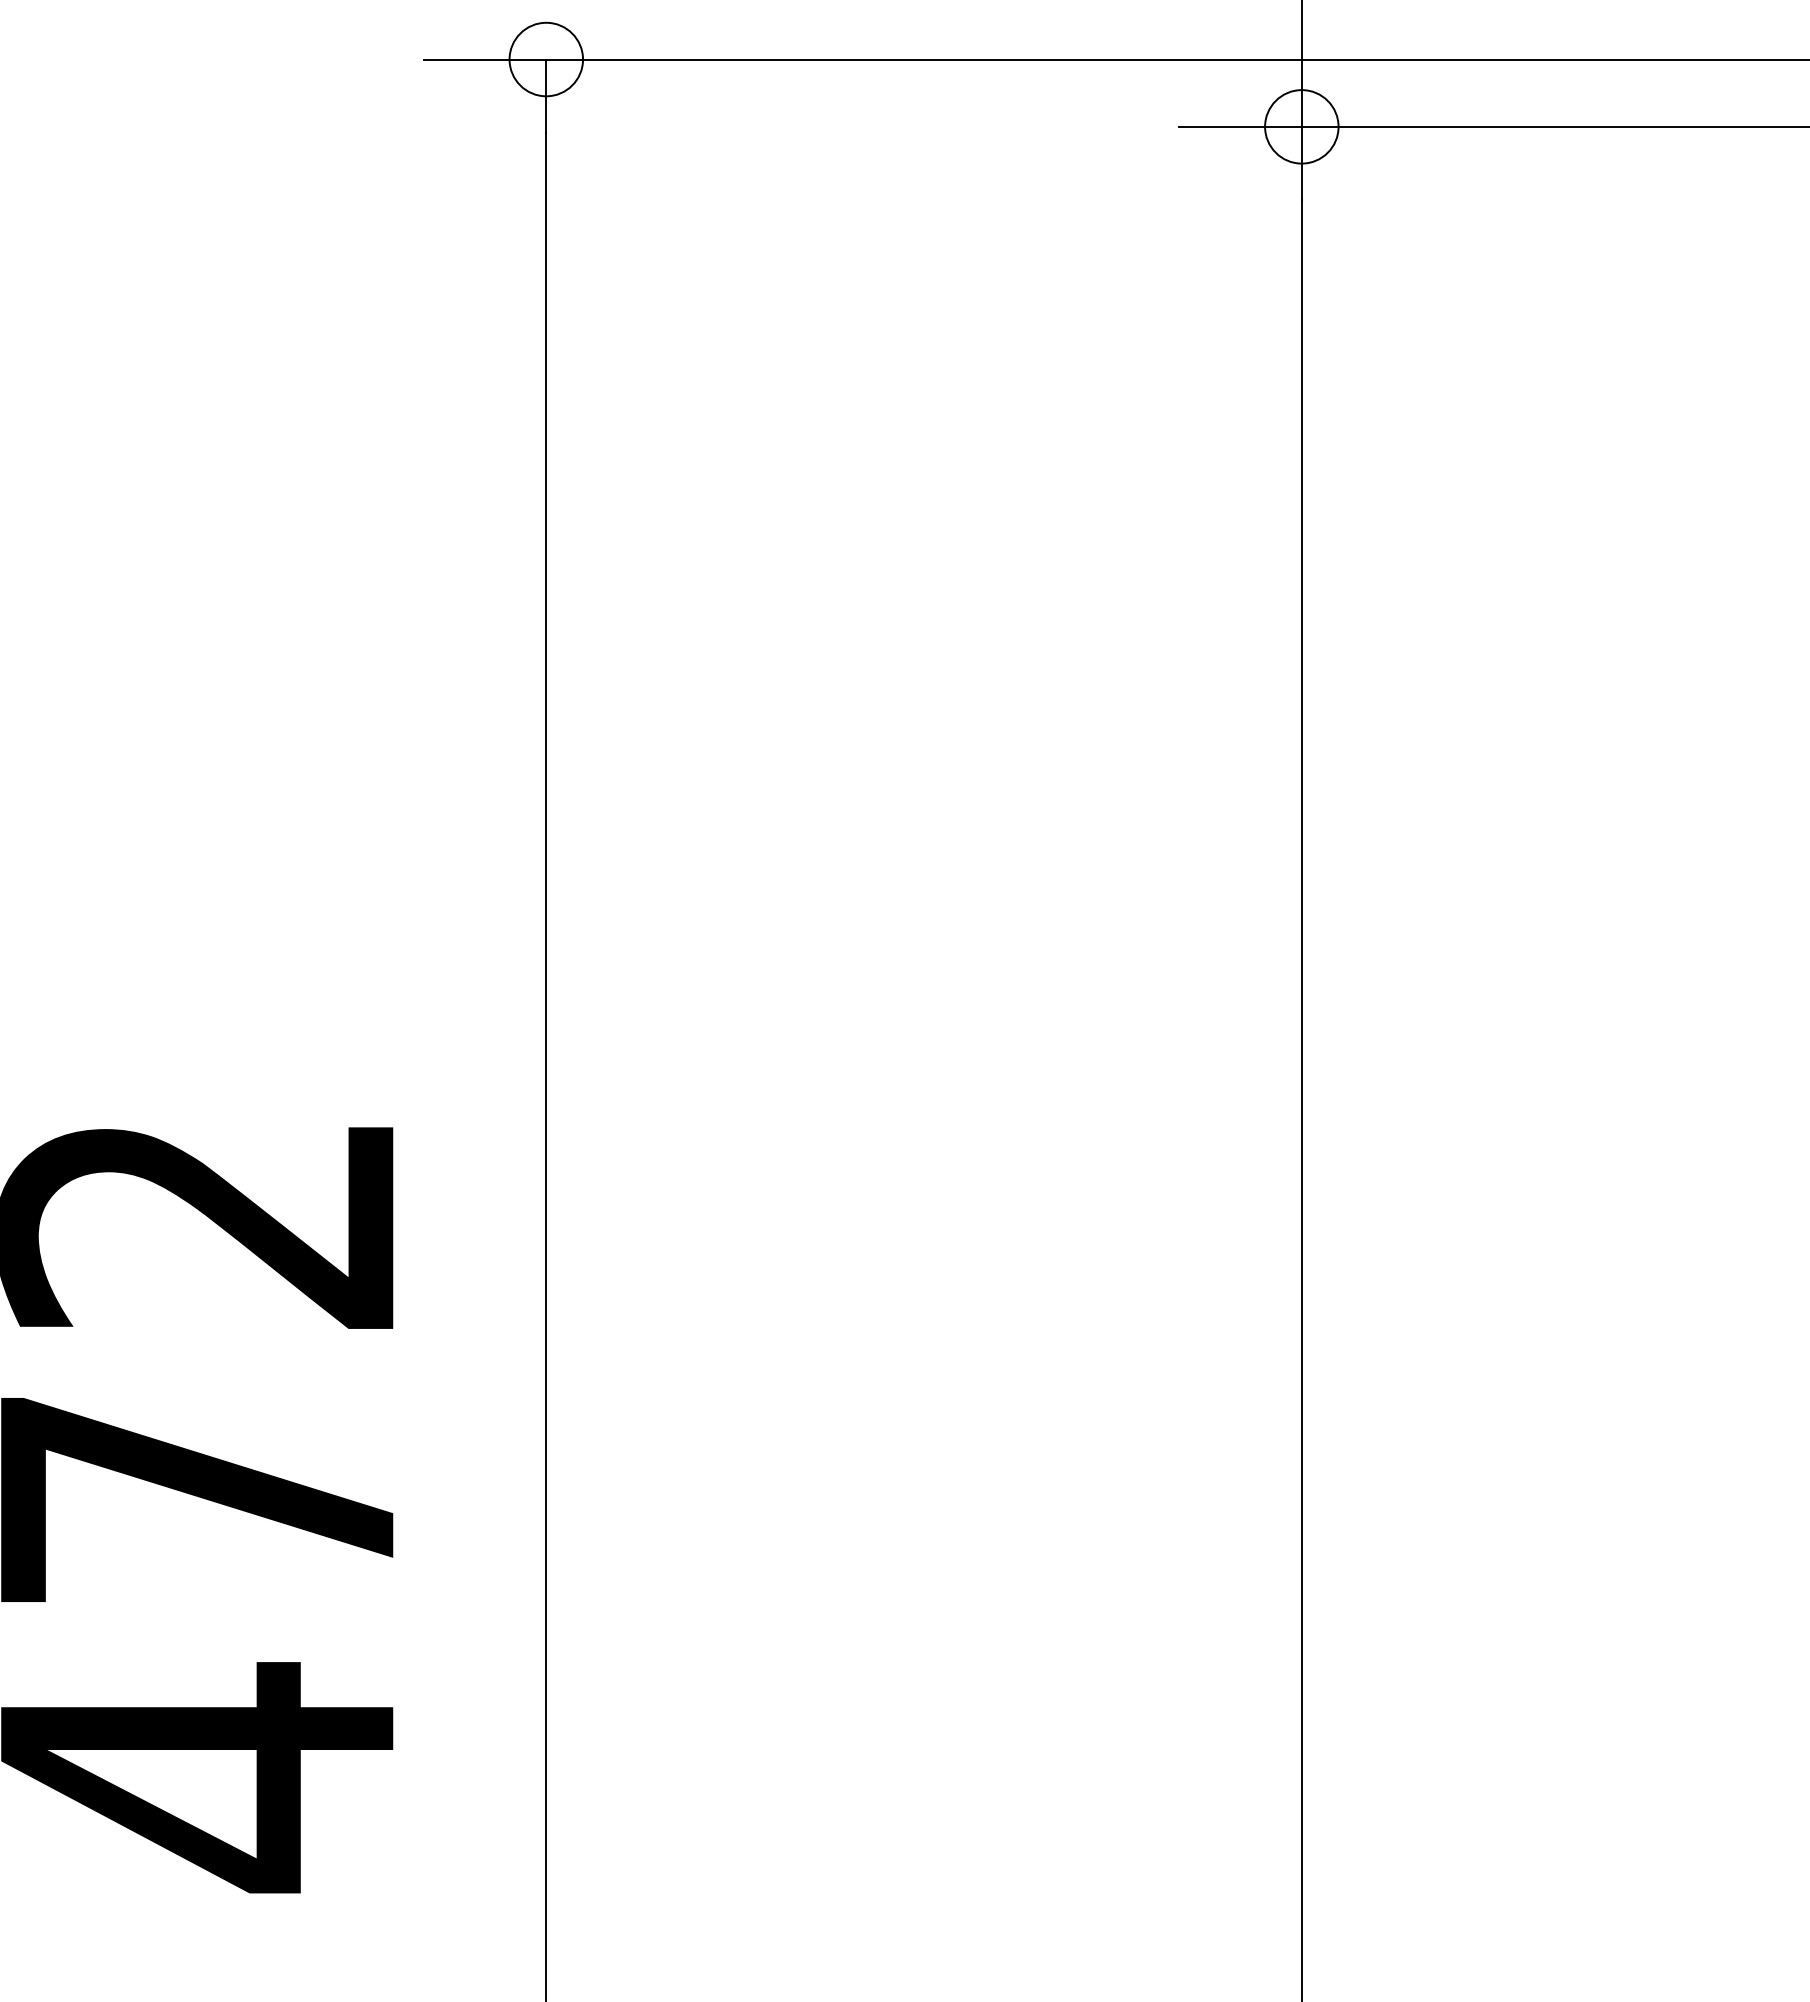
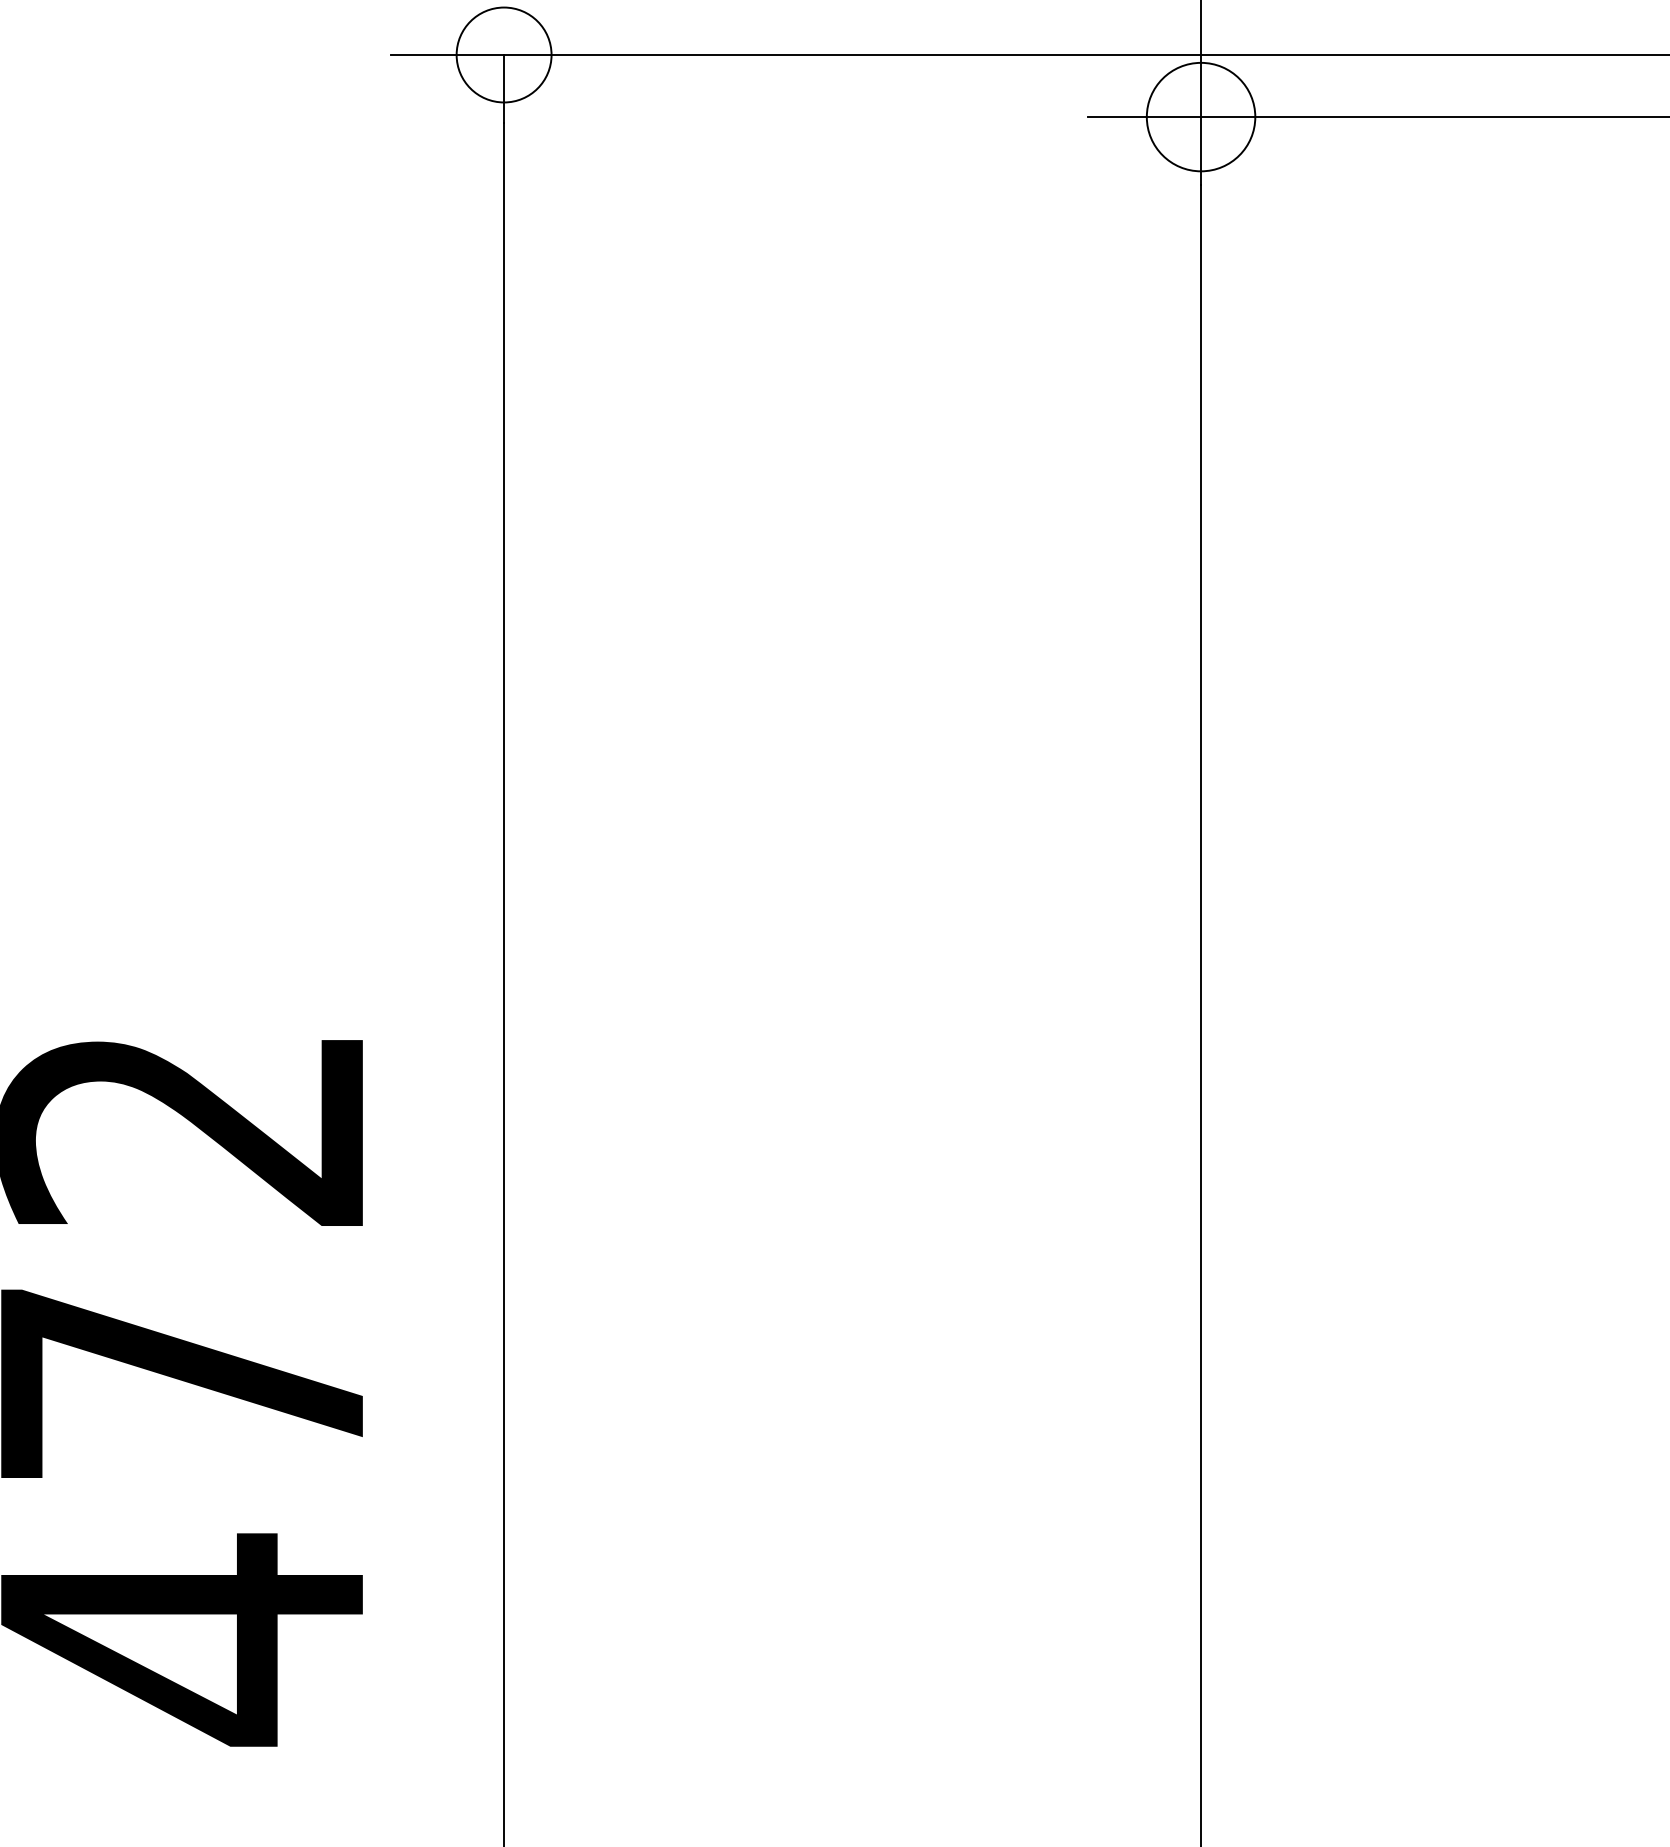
circle: (546, 59) -> (504, 54), size x1.4
circle: (1301, 126) -> (1200, 116), size x1.6

